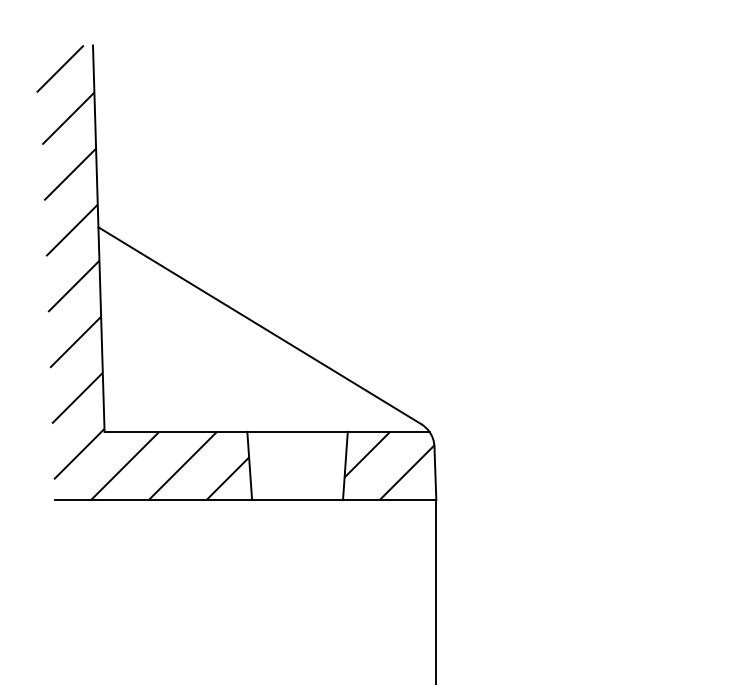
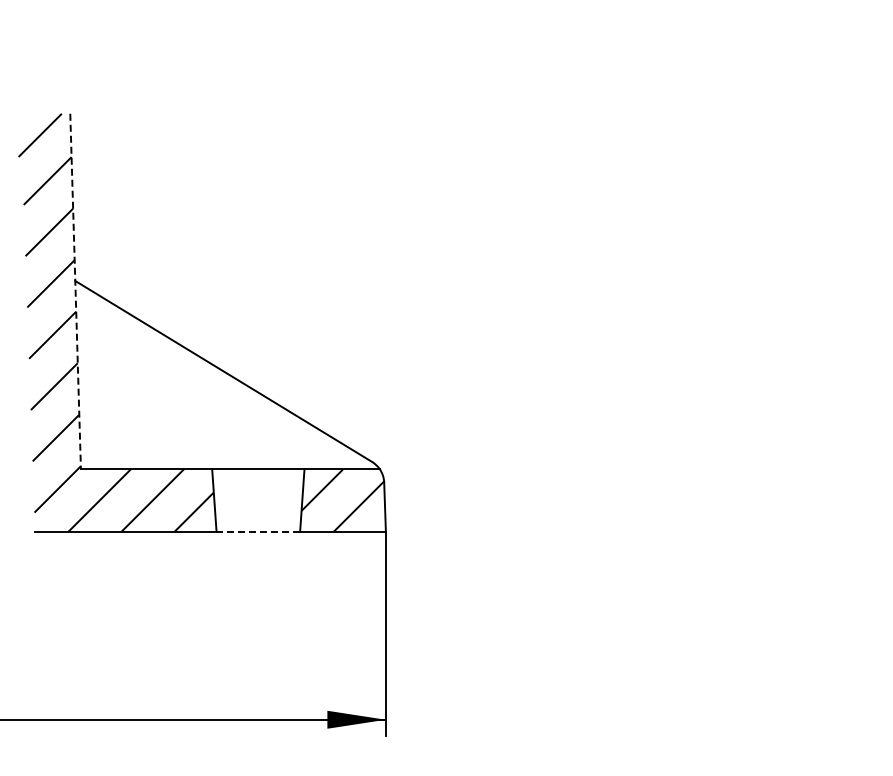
line: (98, 238) -> (75, 291), solid -> dashed
line: (297, 499) -> (258, 531), solid -> dashed

